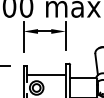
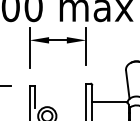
line: (46, 75) -> (60, 99), removed

